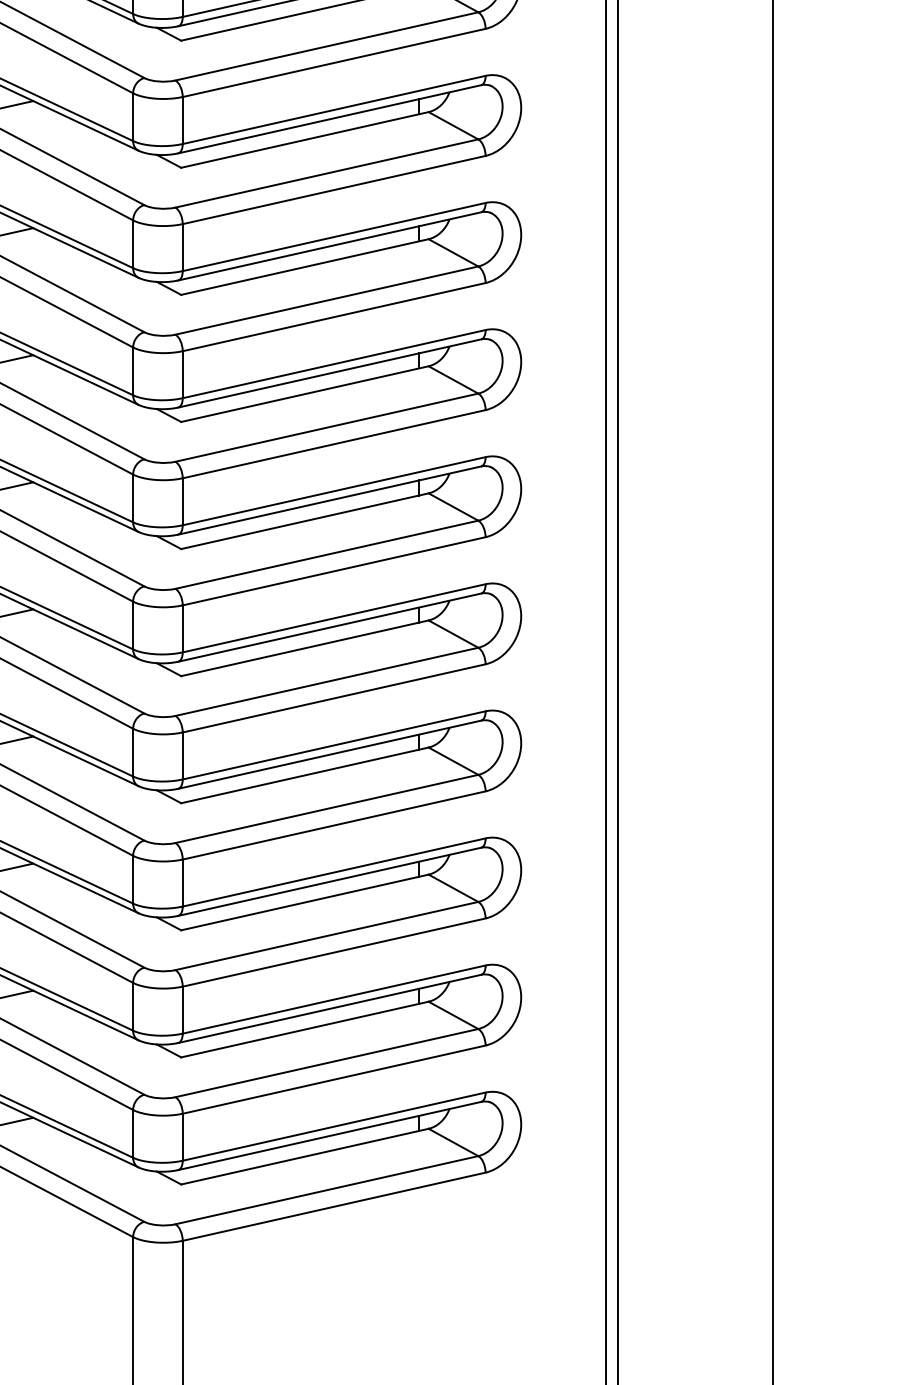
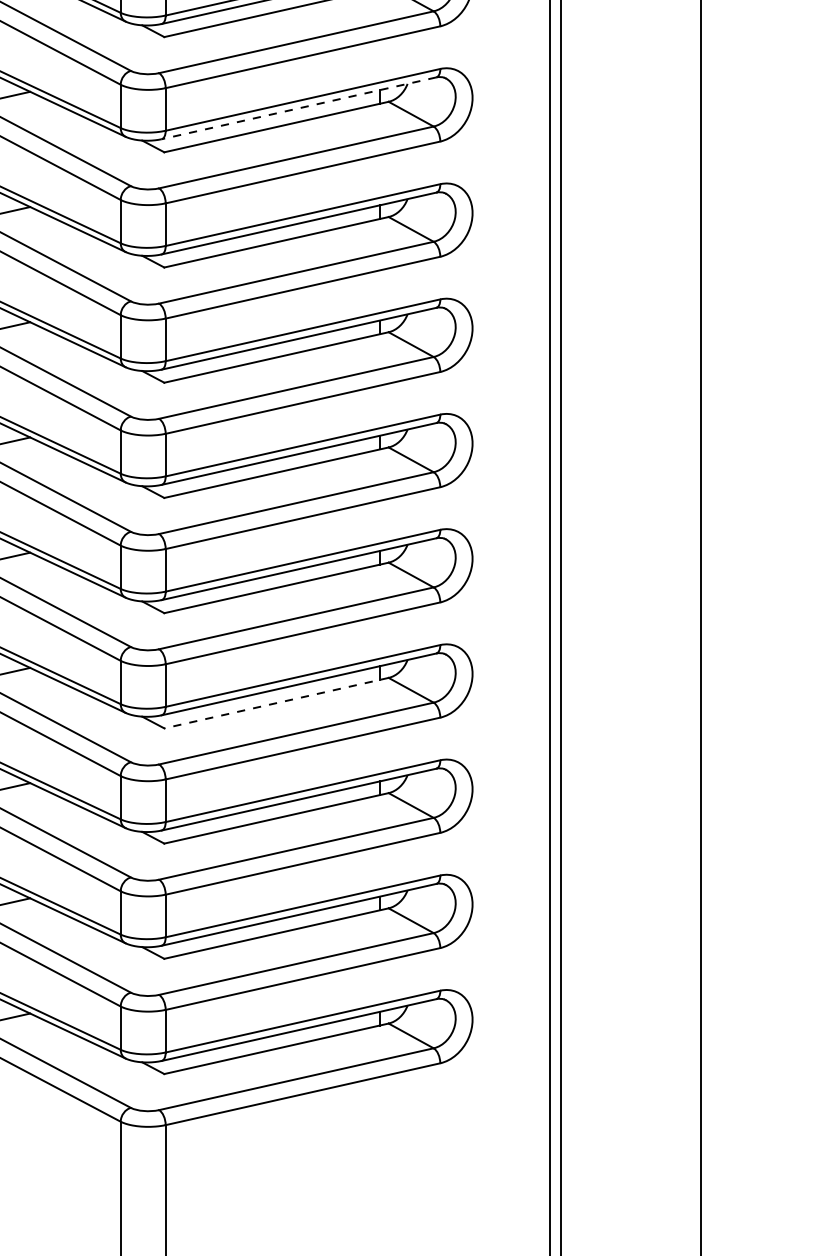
line: (329, 119) -> (298, 108), solid -> dashed
line: (304, 775) -> (276, 703), solid -> dashed

